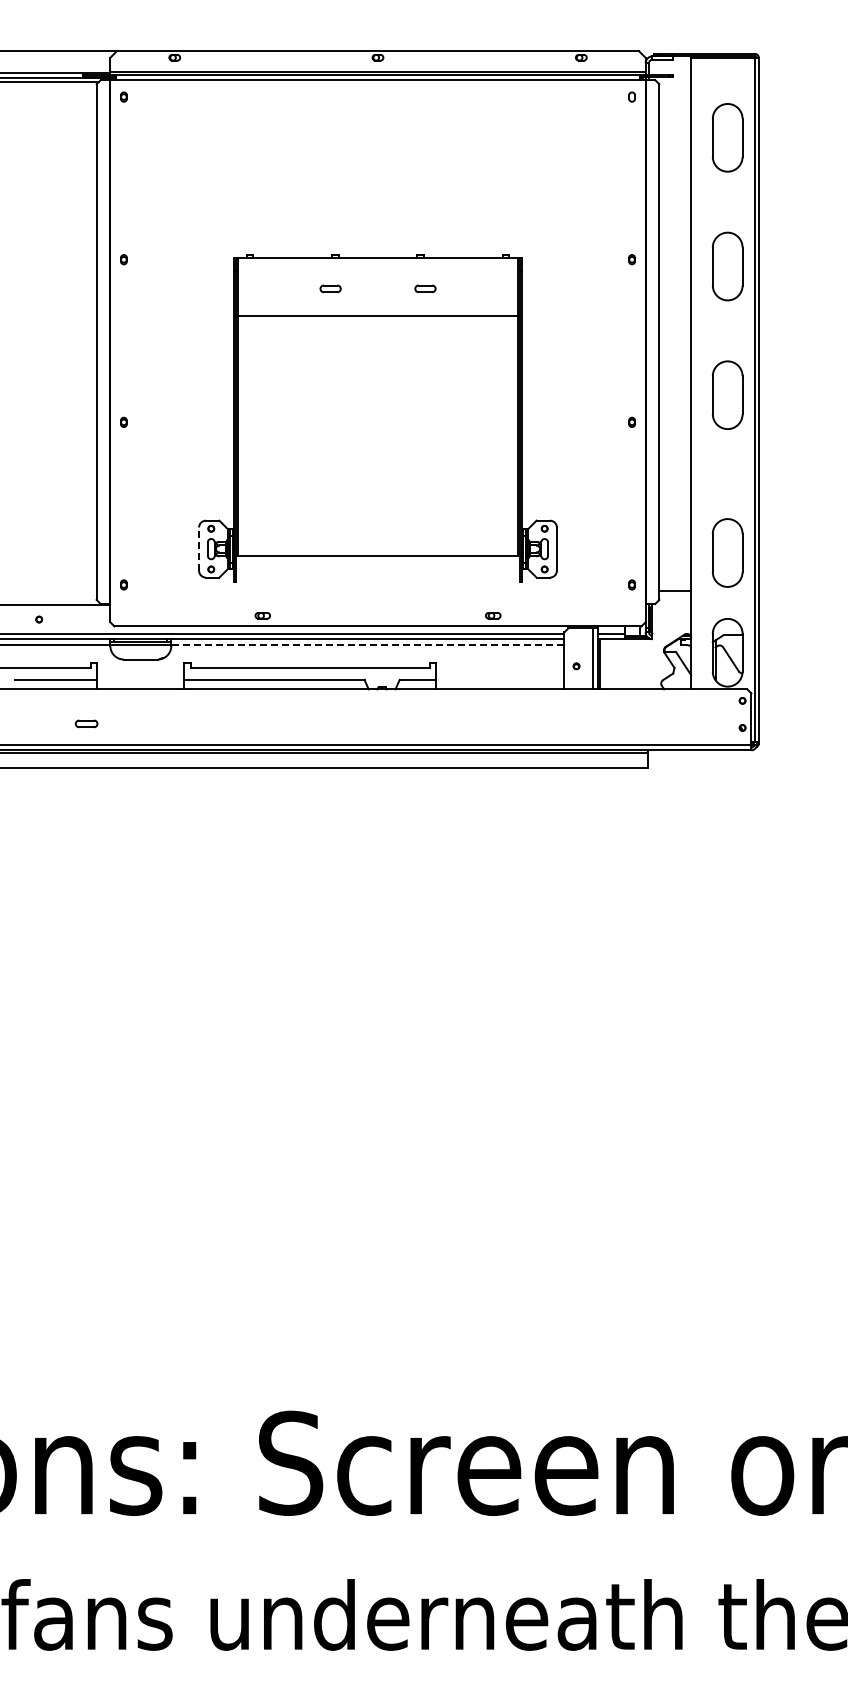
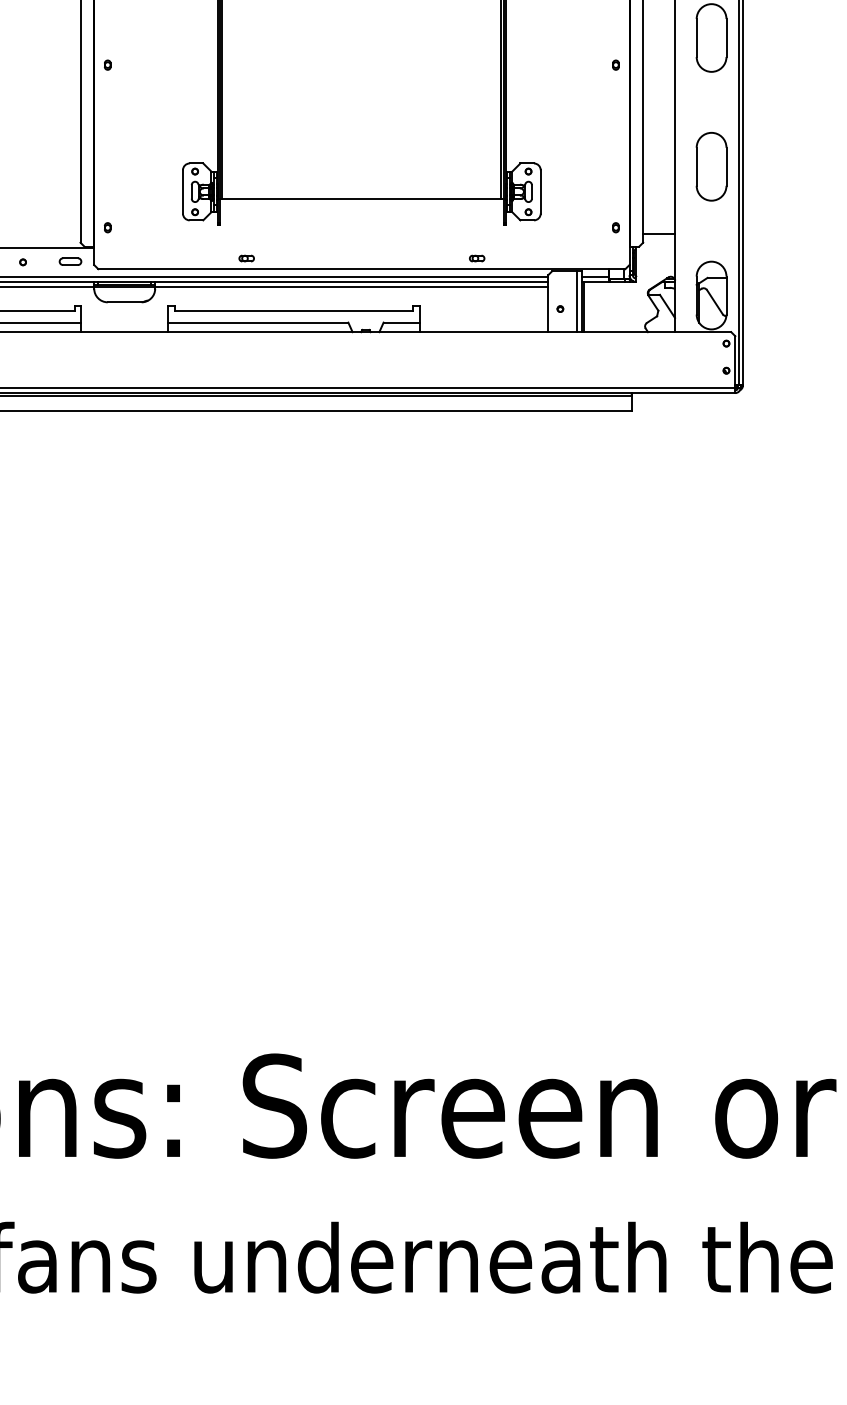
line: (199, 549) -> (183, 192), dashed -> solid
part: (727, 552) -> (711, 166), moved
line: (367, 644) -> (351, 287), dashed -> solid
part: (86, 723) -> (70, 261), moved

